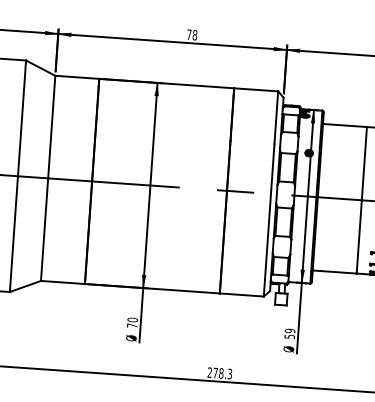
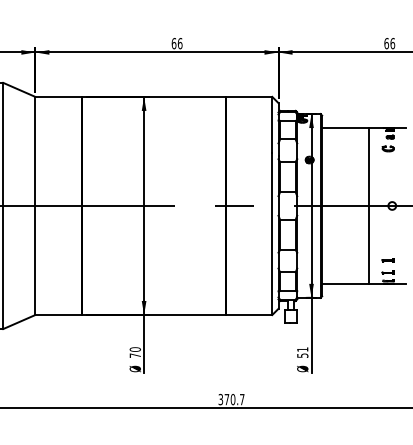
text: (191, 34) -> (176, 43), 78 -> 66
text: (289, 330) -> (302, 349), 59 -> 51
text: (219, 373) -> (231, 399), 278.3 -> 370.7

